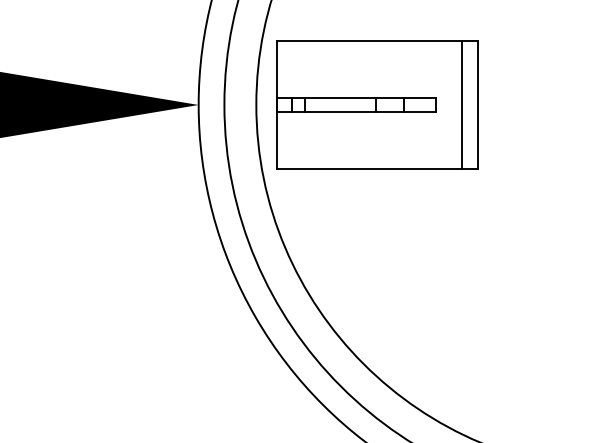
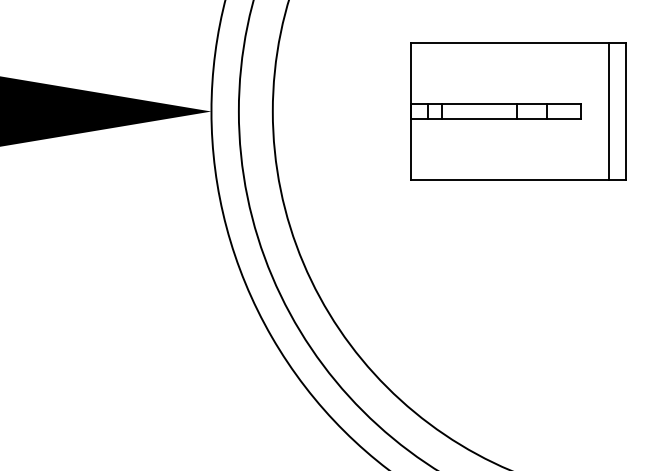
part: (377, 104) -> (518, 111), moved

